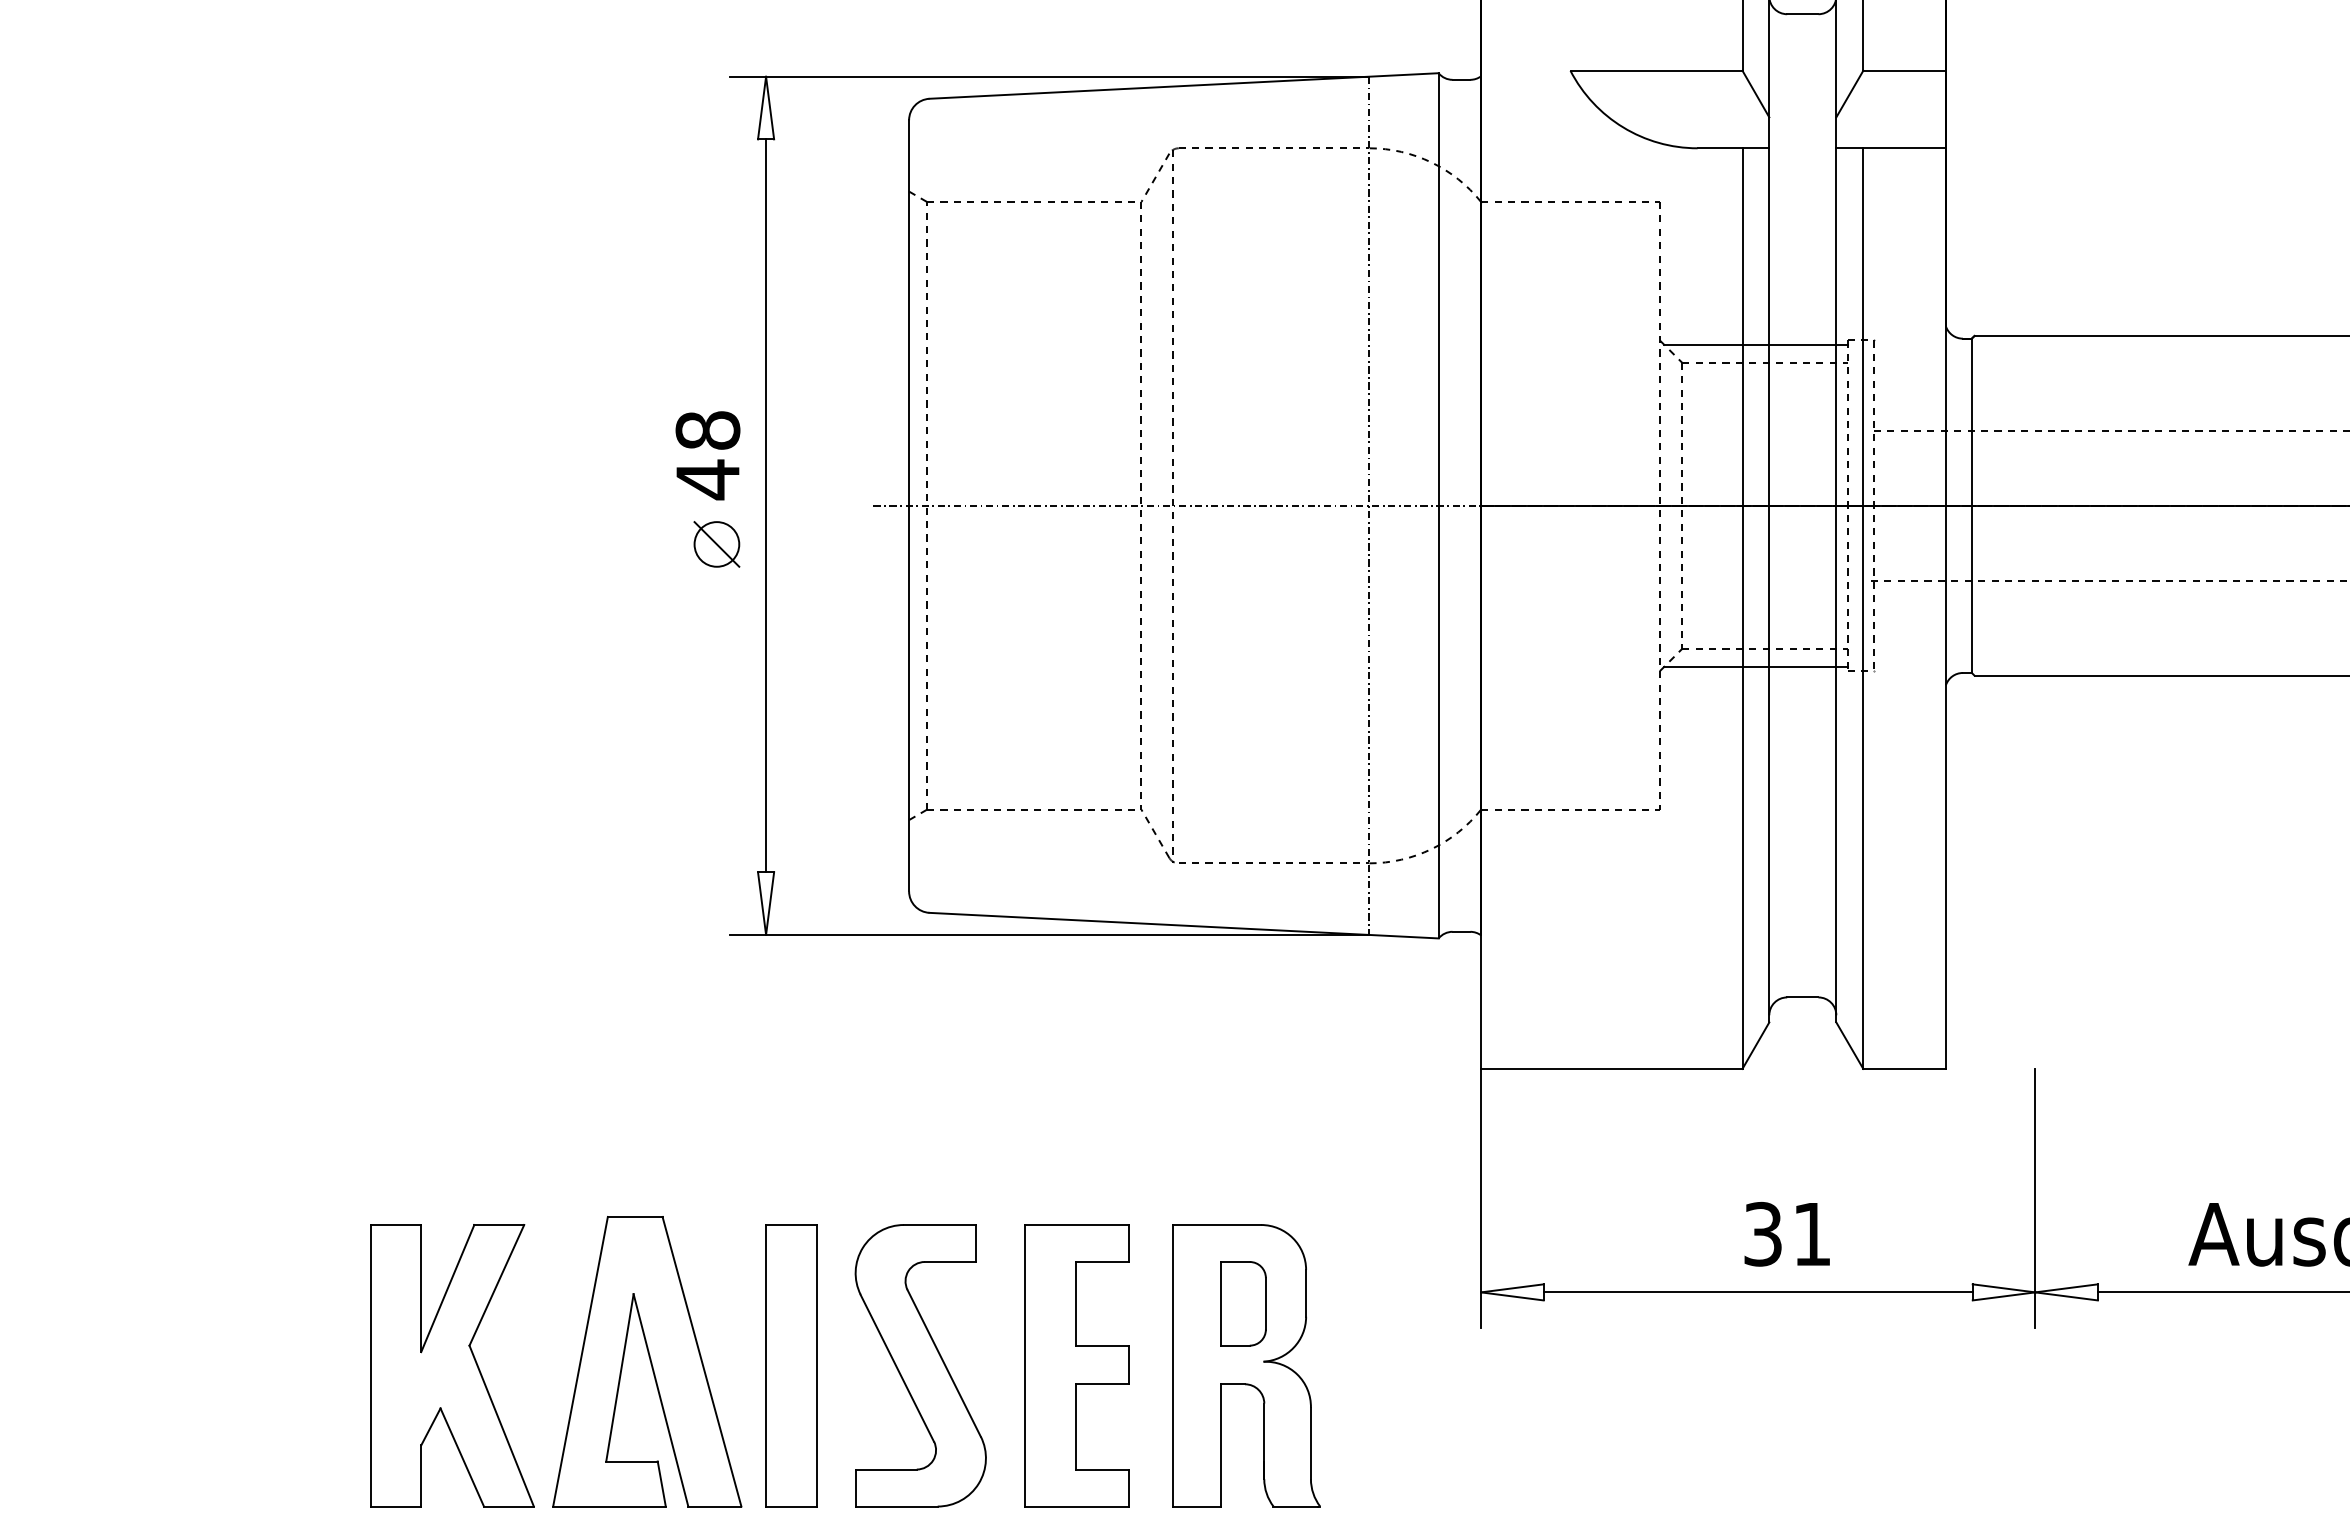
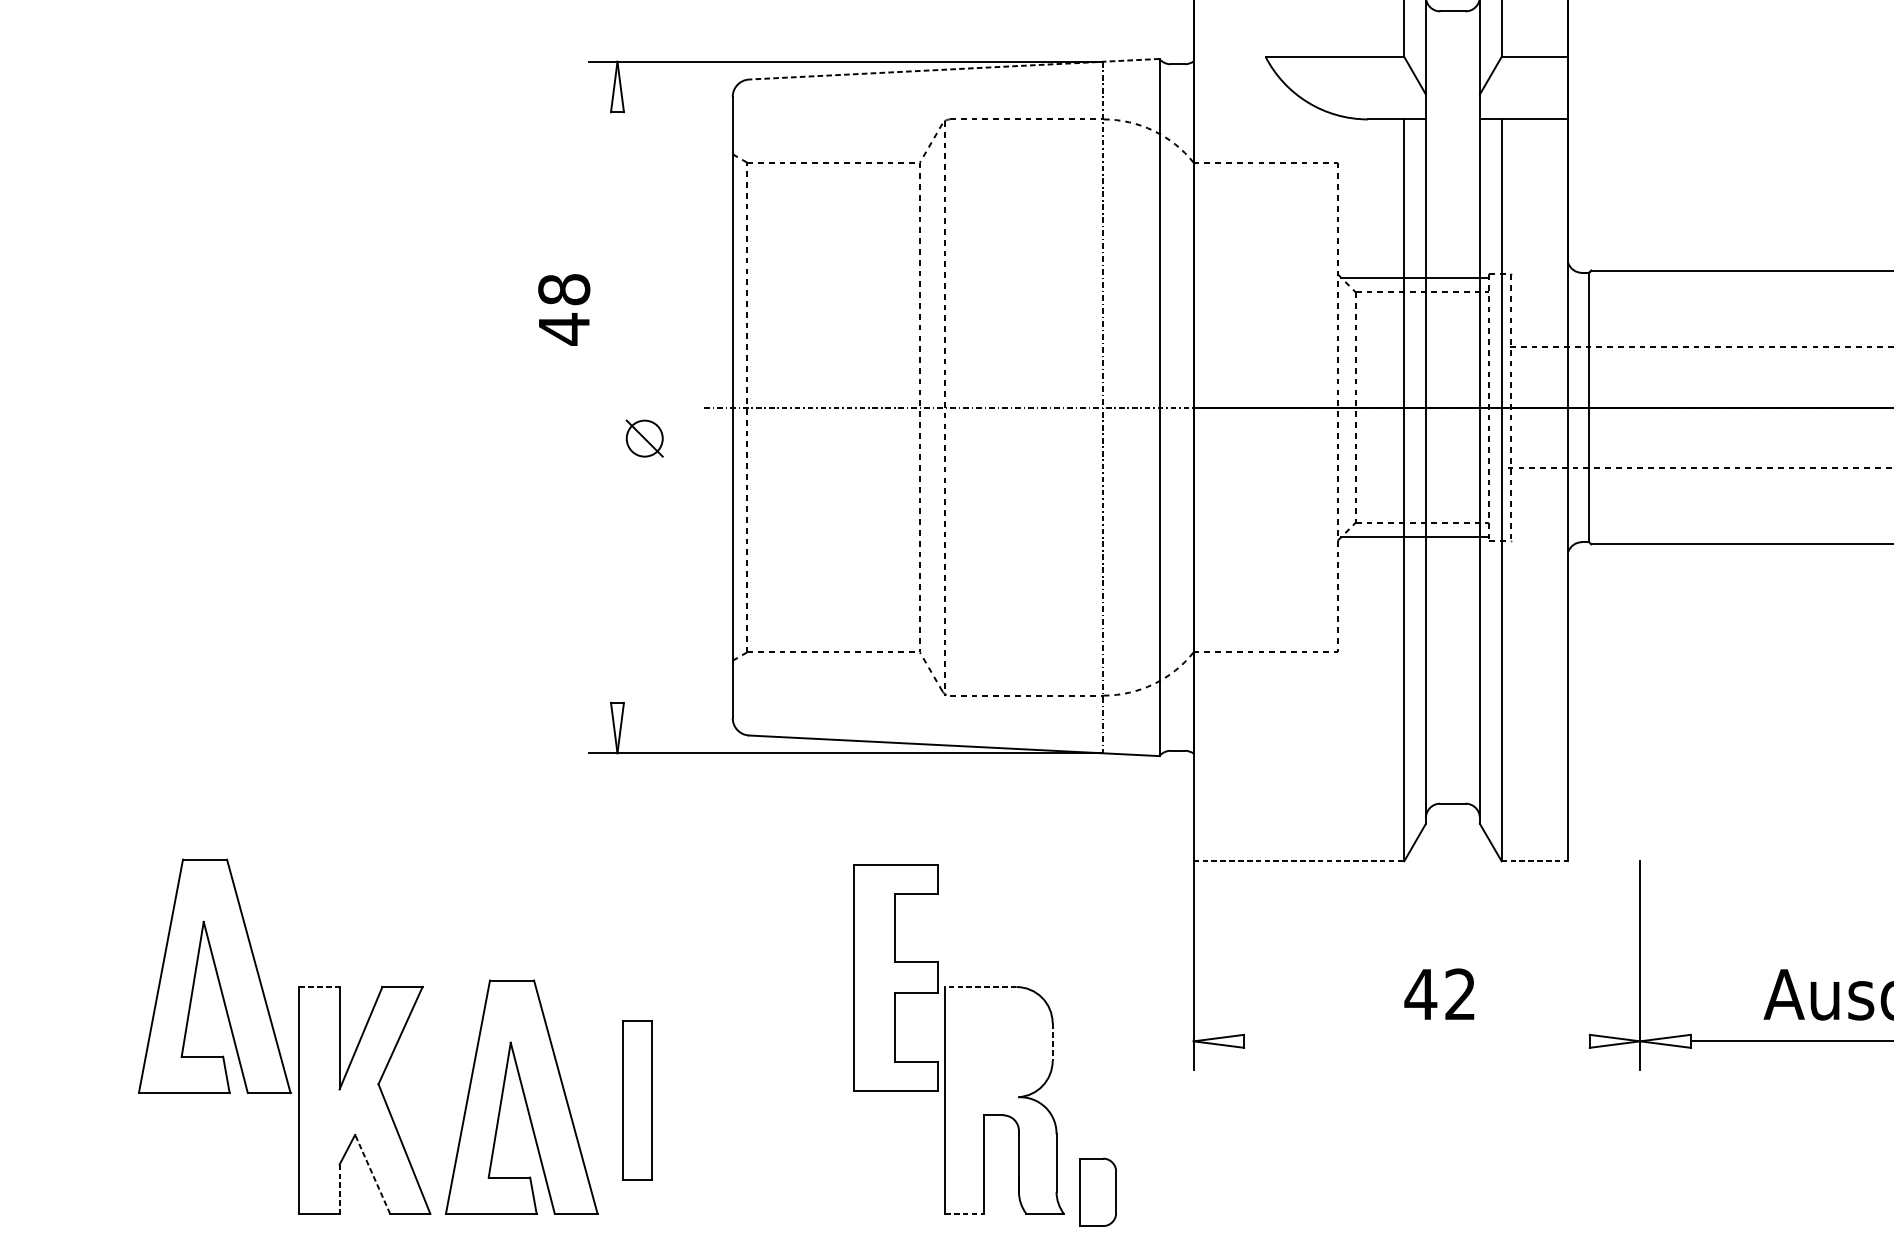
line: (1184, 86) -> (954, 69), solid -> dashed
text: (707, 455) -> (563, 309), moved
line: (766, 505) -> (617, 407), removed
part: (716, 544) -> (644, 438), moved
line: (1611, 1068) -> (1298, 860), solid -> dashed
line: (1905, 1068) -> (1535, 860), solid -> dashed
part: (266, 1211) -> (214, 976), added
line: (396, 1224) -> (319, 986), solid -> dashed
line: (1216, 1224) -> (980, 986), solid -> dashed
text: (1785, 1233) -> (1438, 993), 31 -> 42
line: (1757, 1292) -> (1416, 1041), removed
line: (1306, 1293) -> (1052, 1042), solid -> dashed
part: (1243, 1303) -> (1098, 1192), moved
part: (791, 1365) -> (637, 1100), size x0.7
part: (920, 1365) -> (741, 1100), removed
part: (1076, 1365) -> (895, 977), moved
line: (462, 1457) -> (372, 1174), solid -> dashed
line: (421, 1475) -> (339, 1188), solid -> dashed
line: (1197, 1506) -> (965, 1213), solid -> dashed

